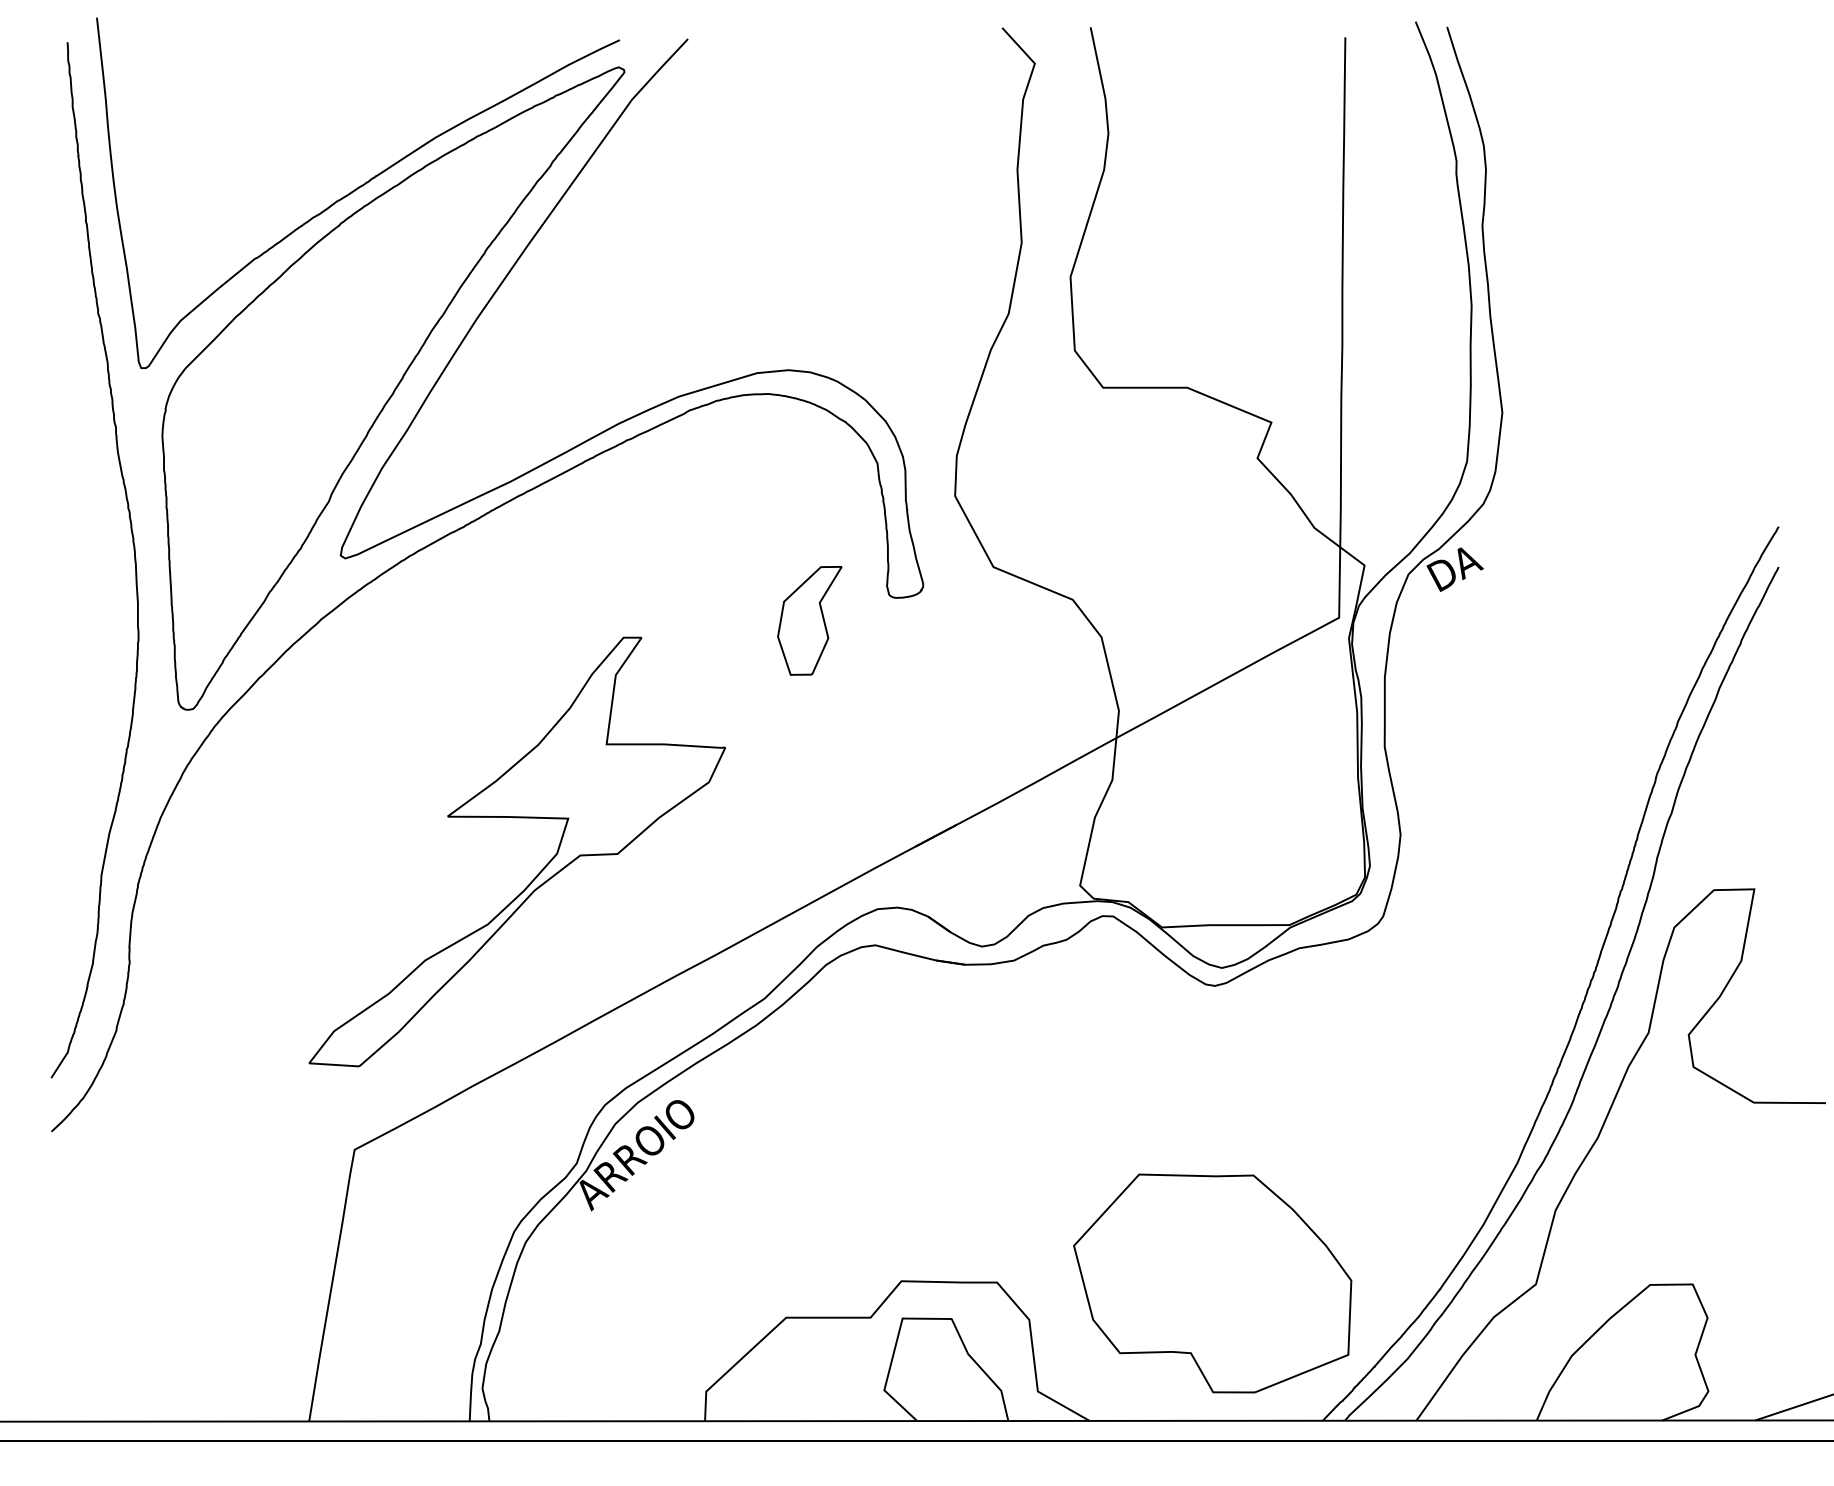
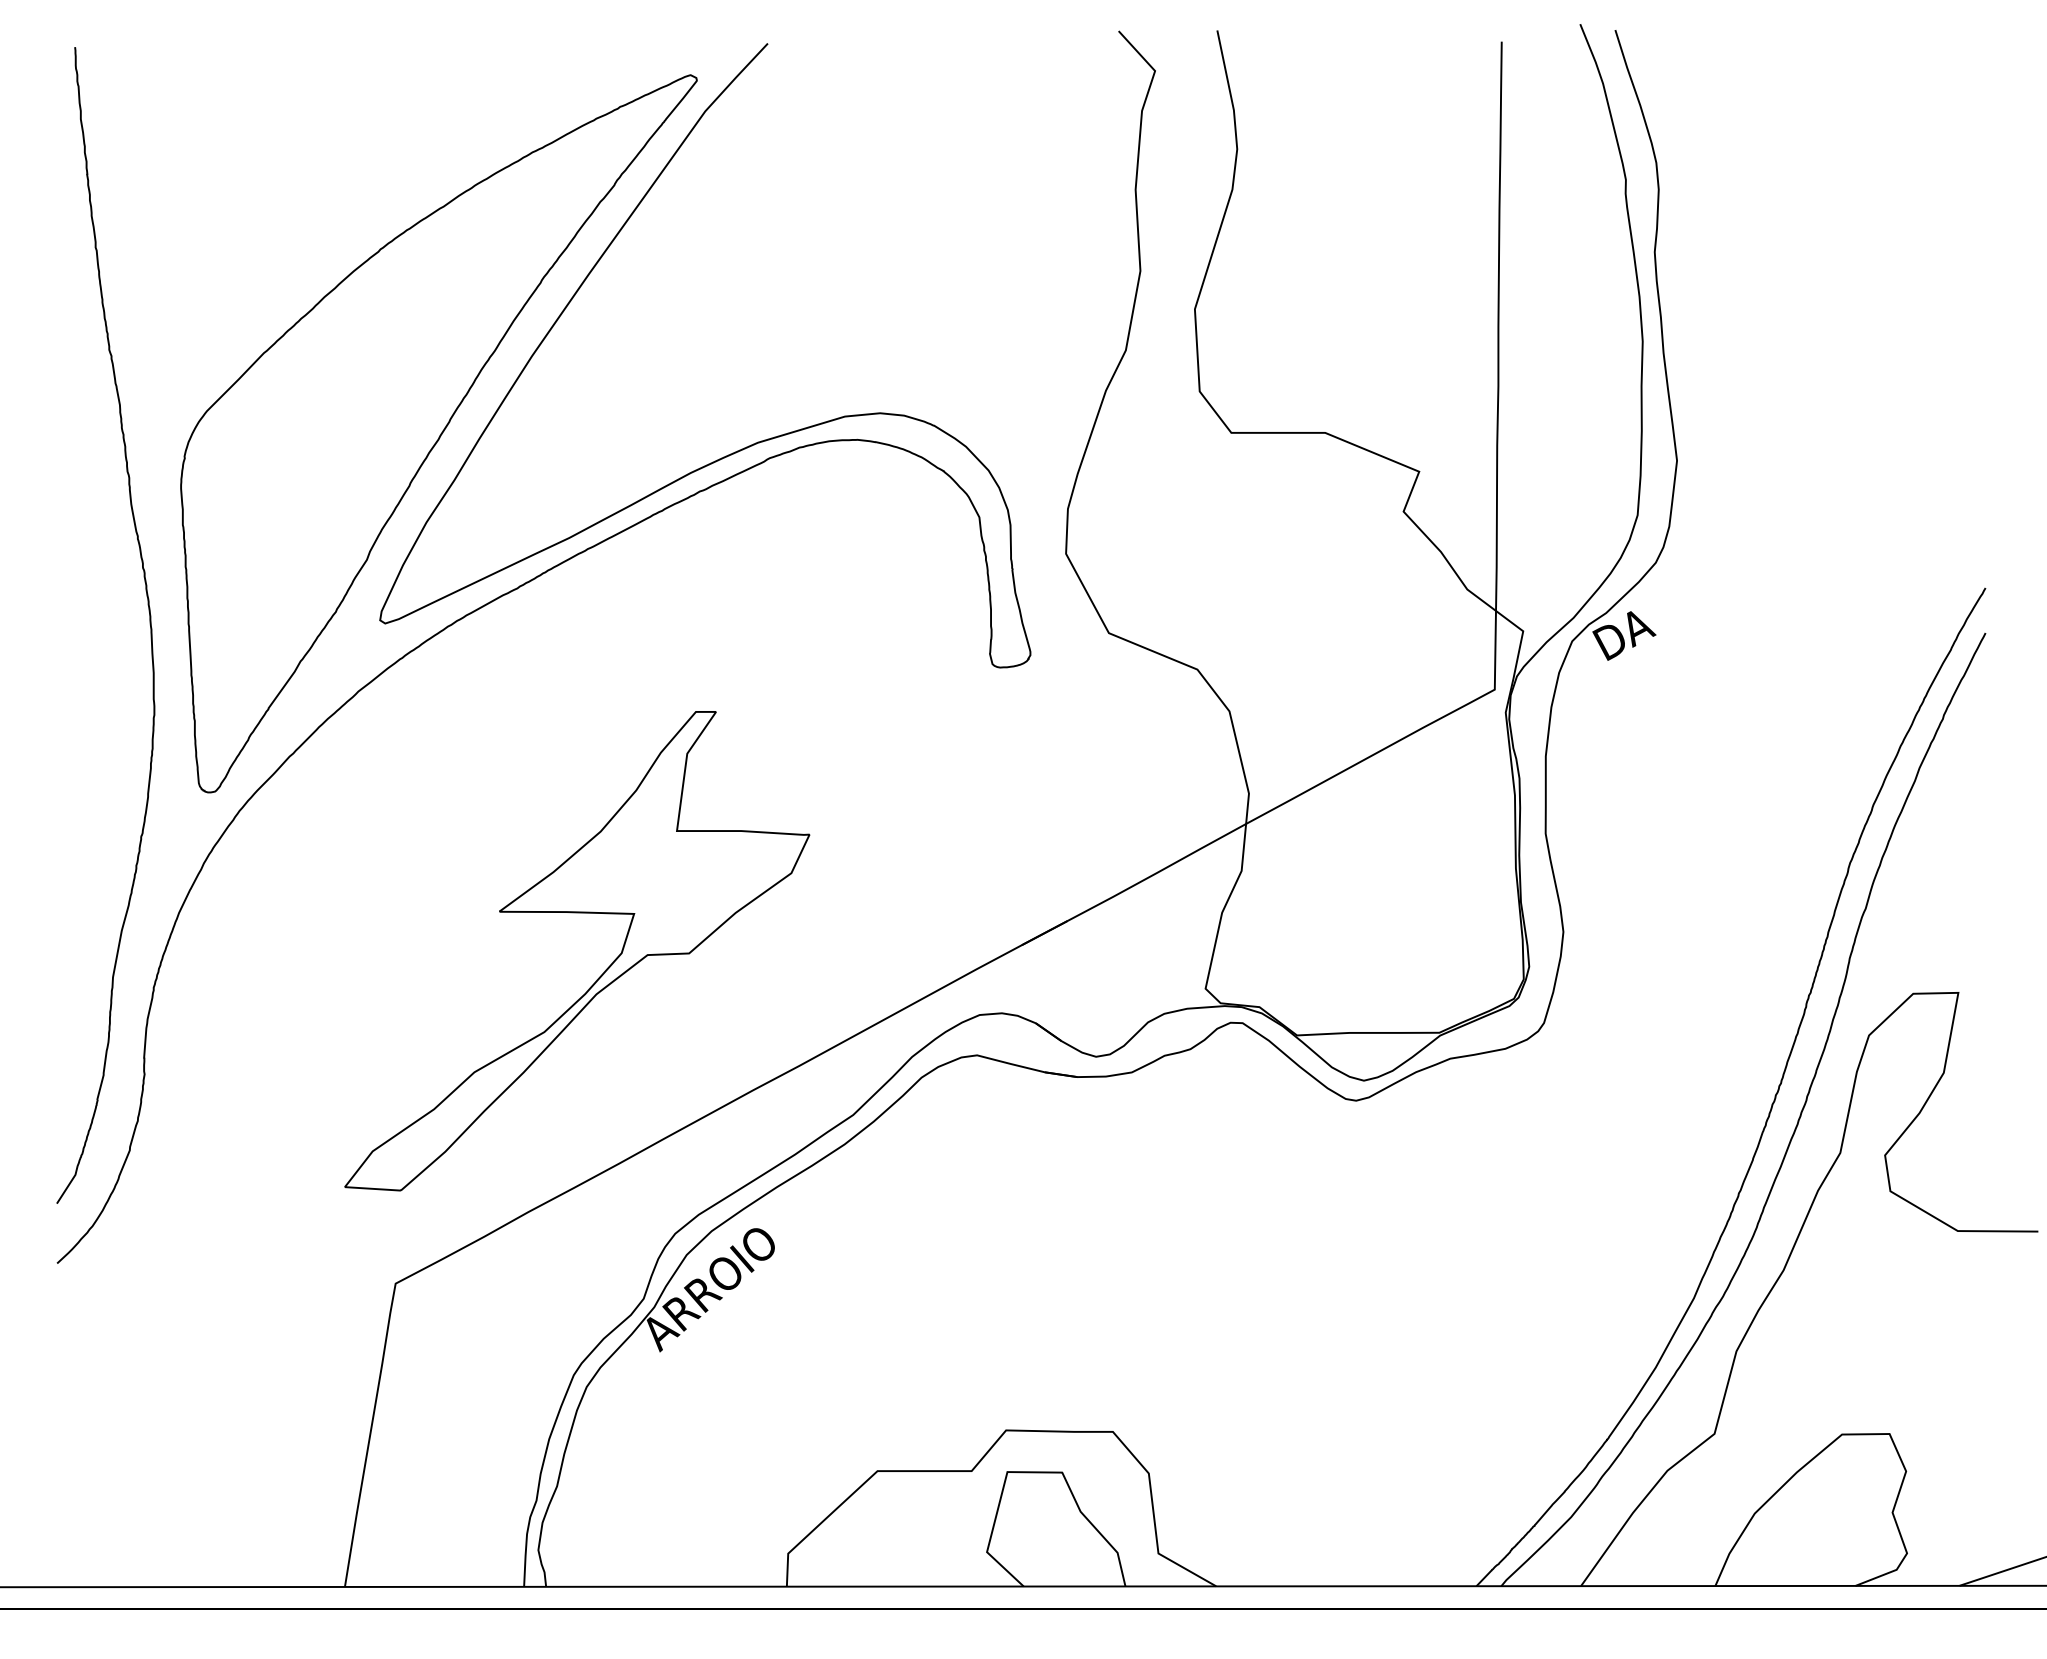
curve: (356, 190) -> (397, 212), removed
part: (809, 621) -> (903, 693), removed
part: (1212, 1283) -> (1353, 1432), removed

